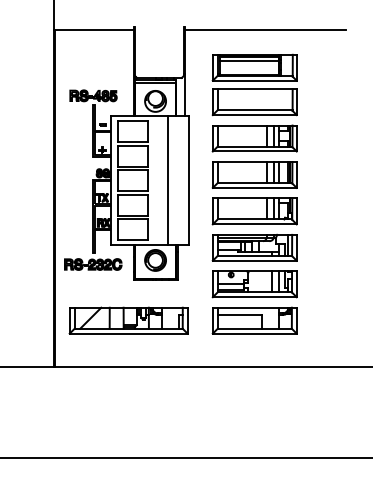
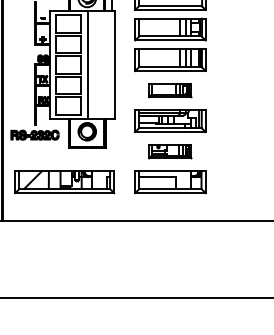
line: (168, 180) -> (88, 64), moved
part: (254, 211) -> (170, 90), size x0.6
part: (254, 284) -> (170, 151), size x0.6

